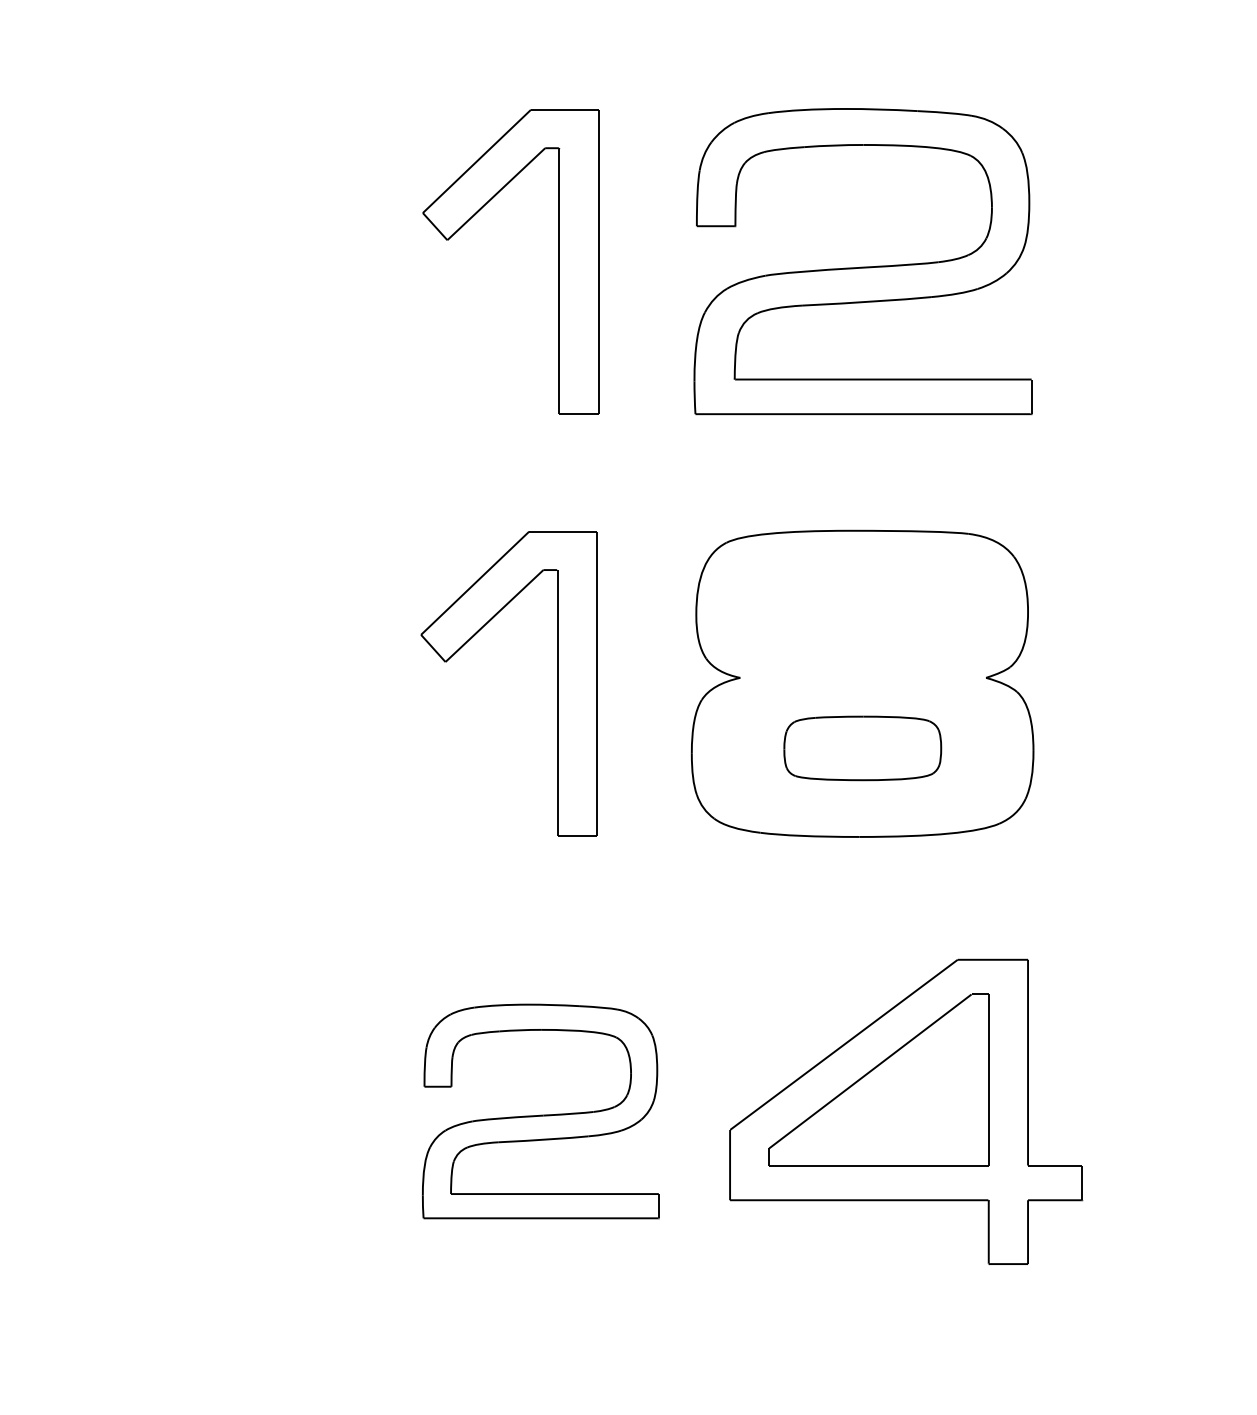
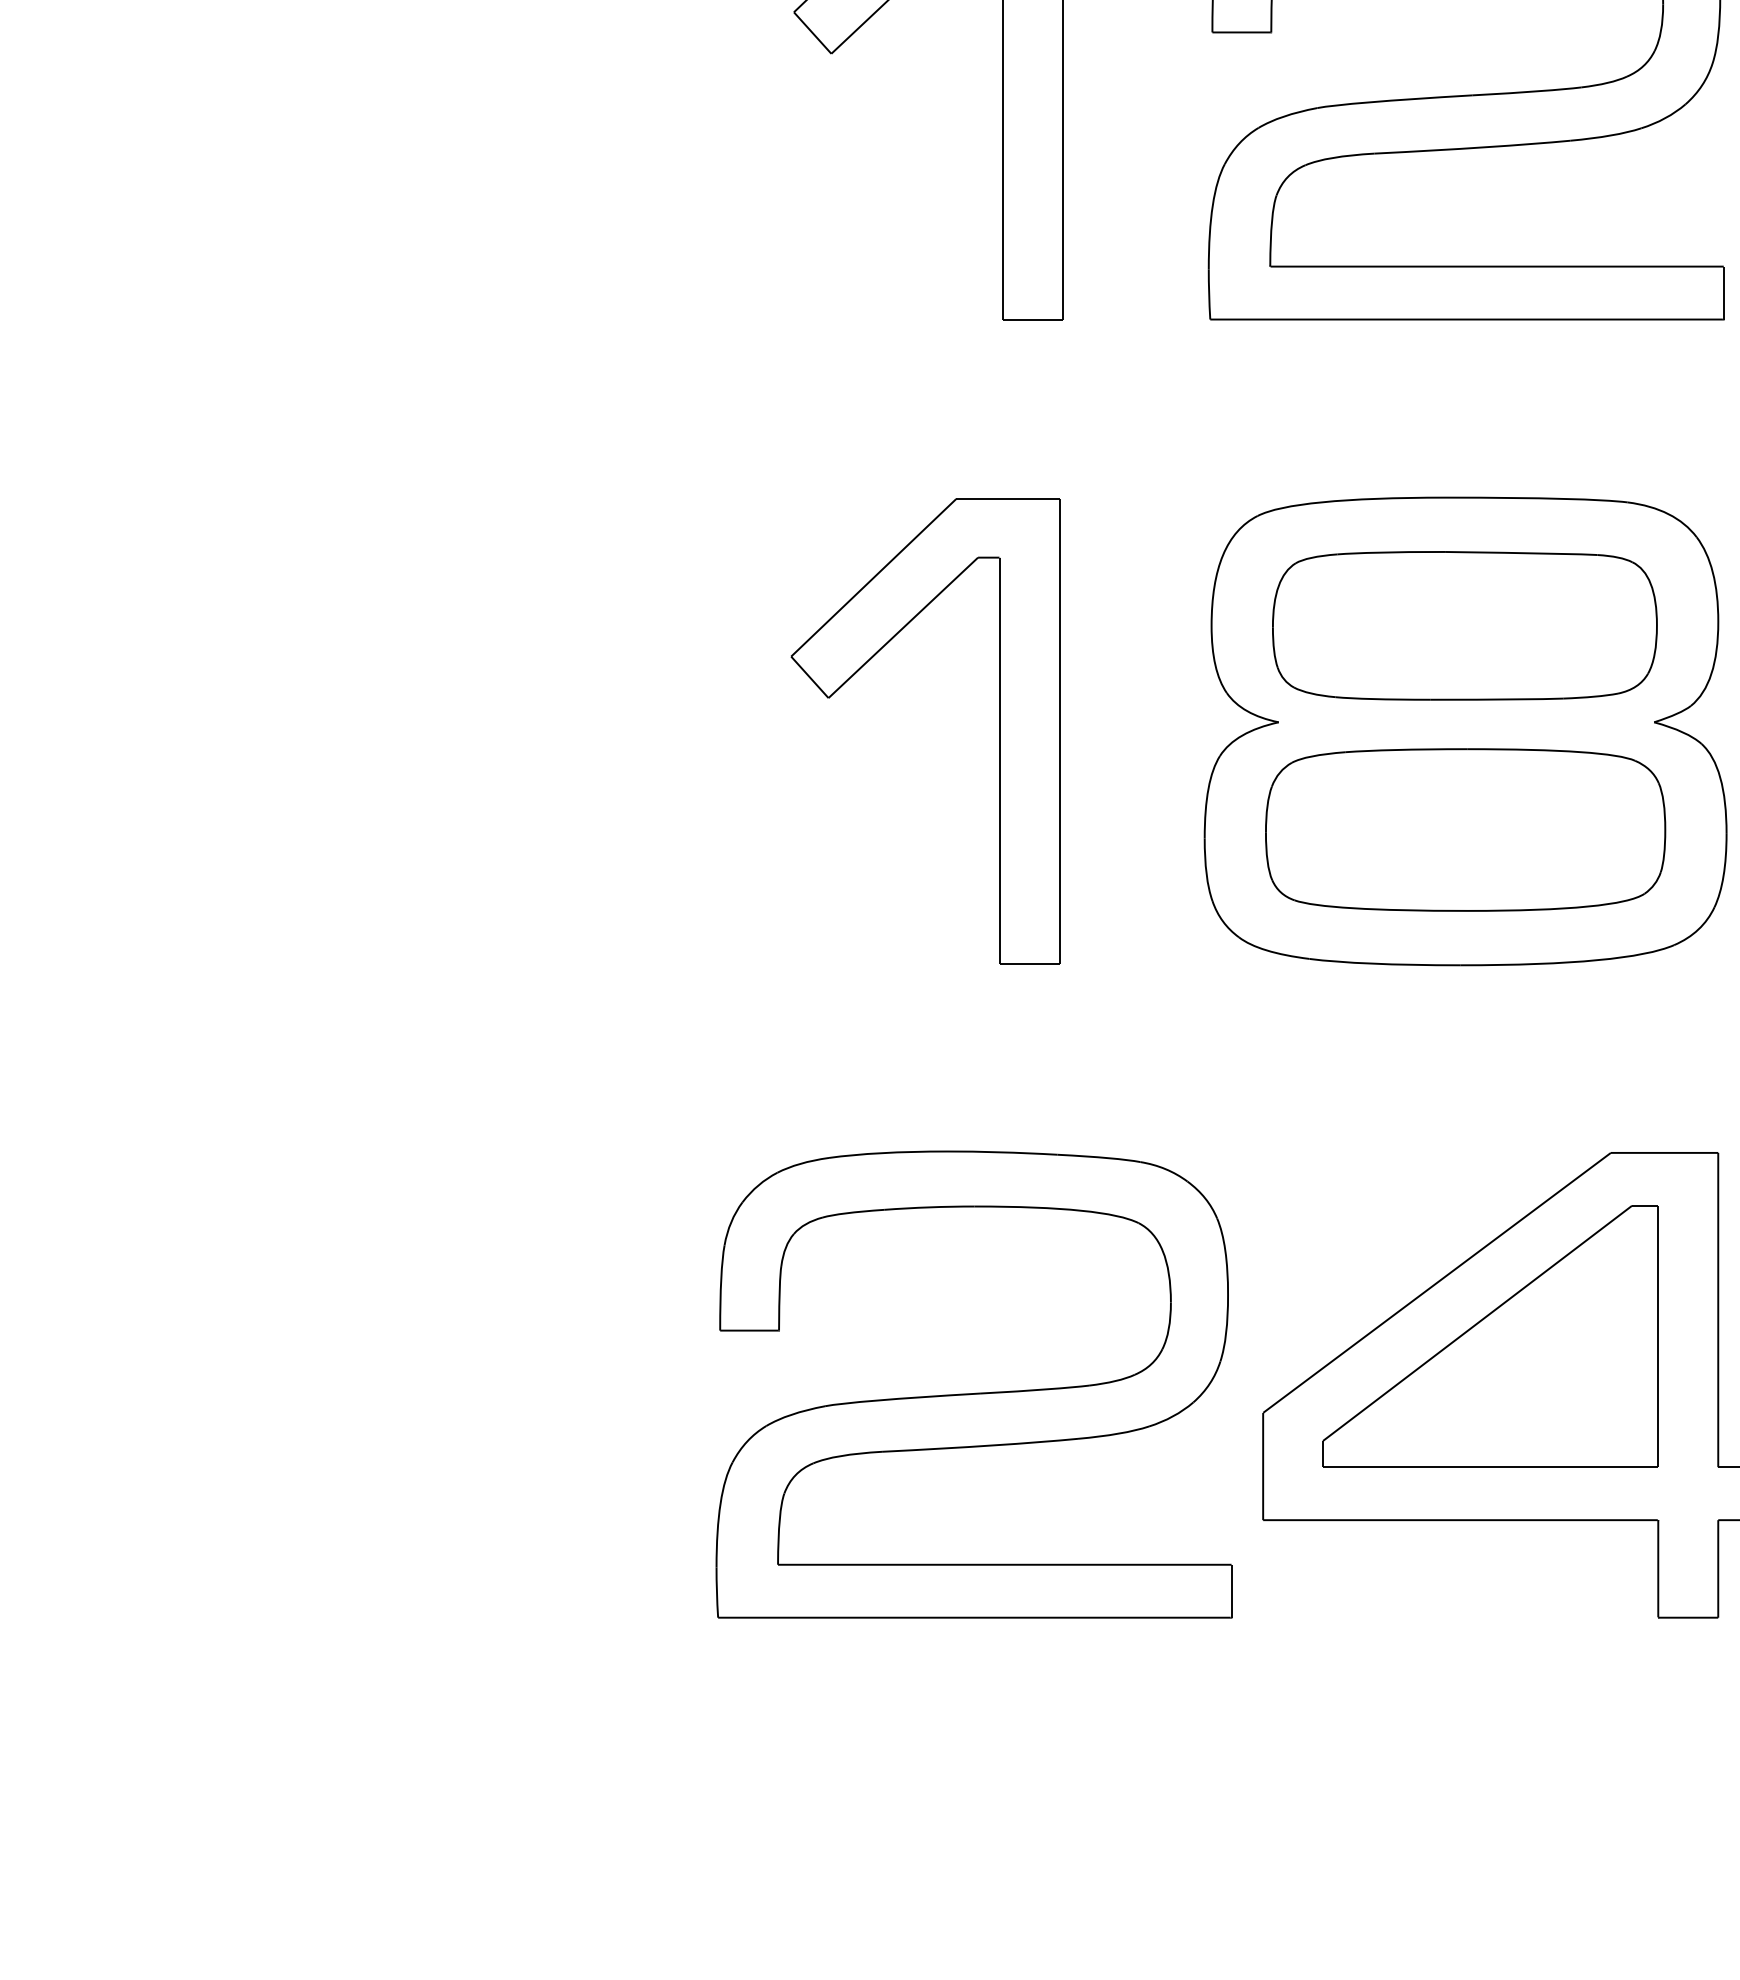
part: (861, 614) -> (1463, 625), added
part: (862, 748) -> (1465, 830), size x1.67
part: (540, 1111) -> (973, 1384), size x1.43

